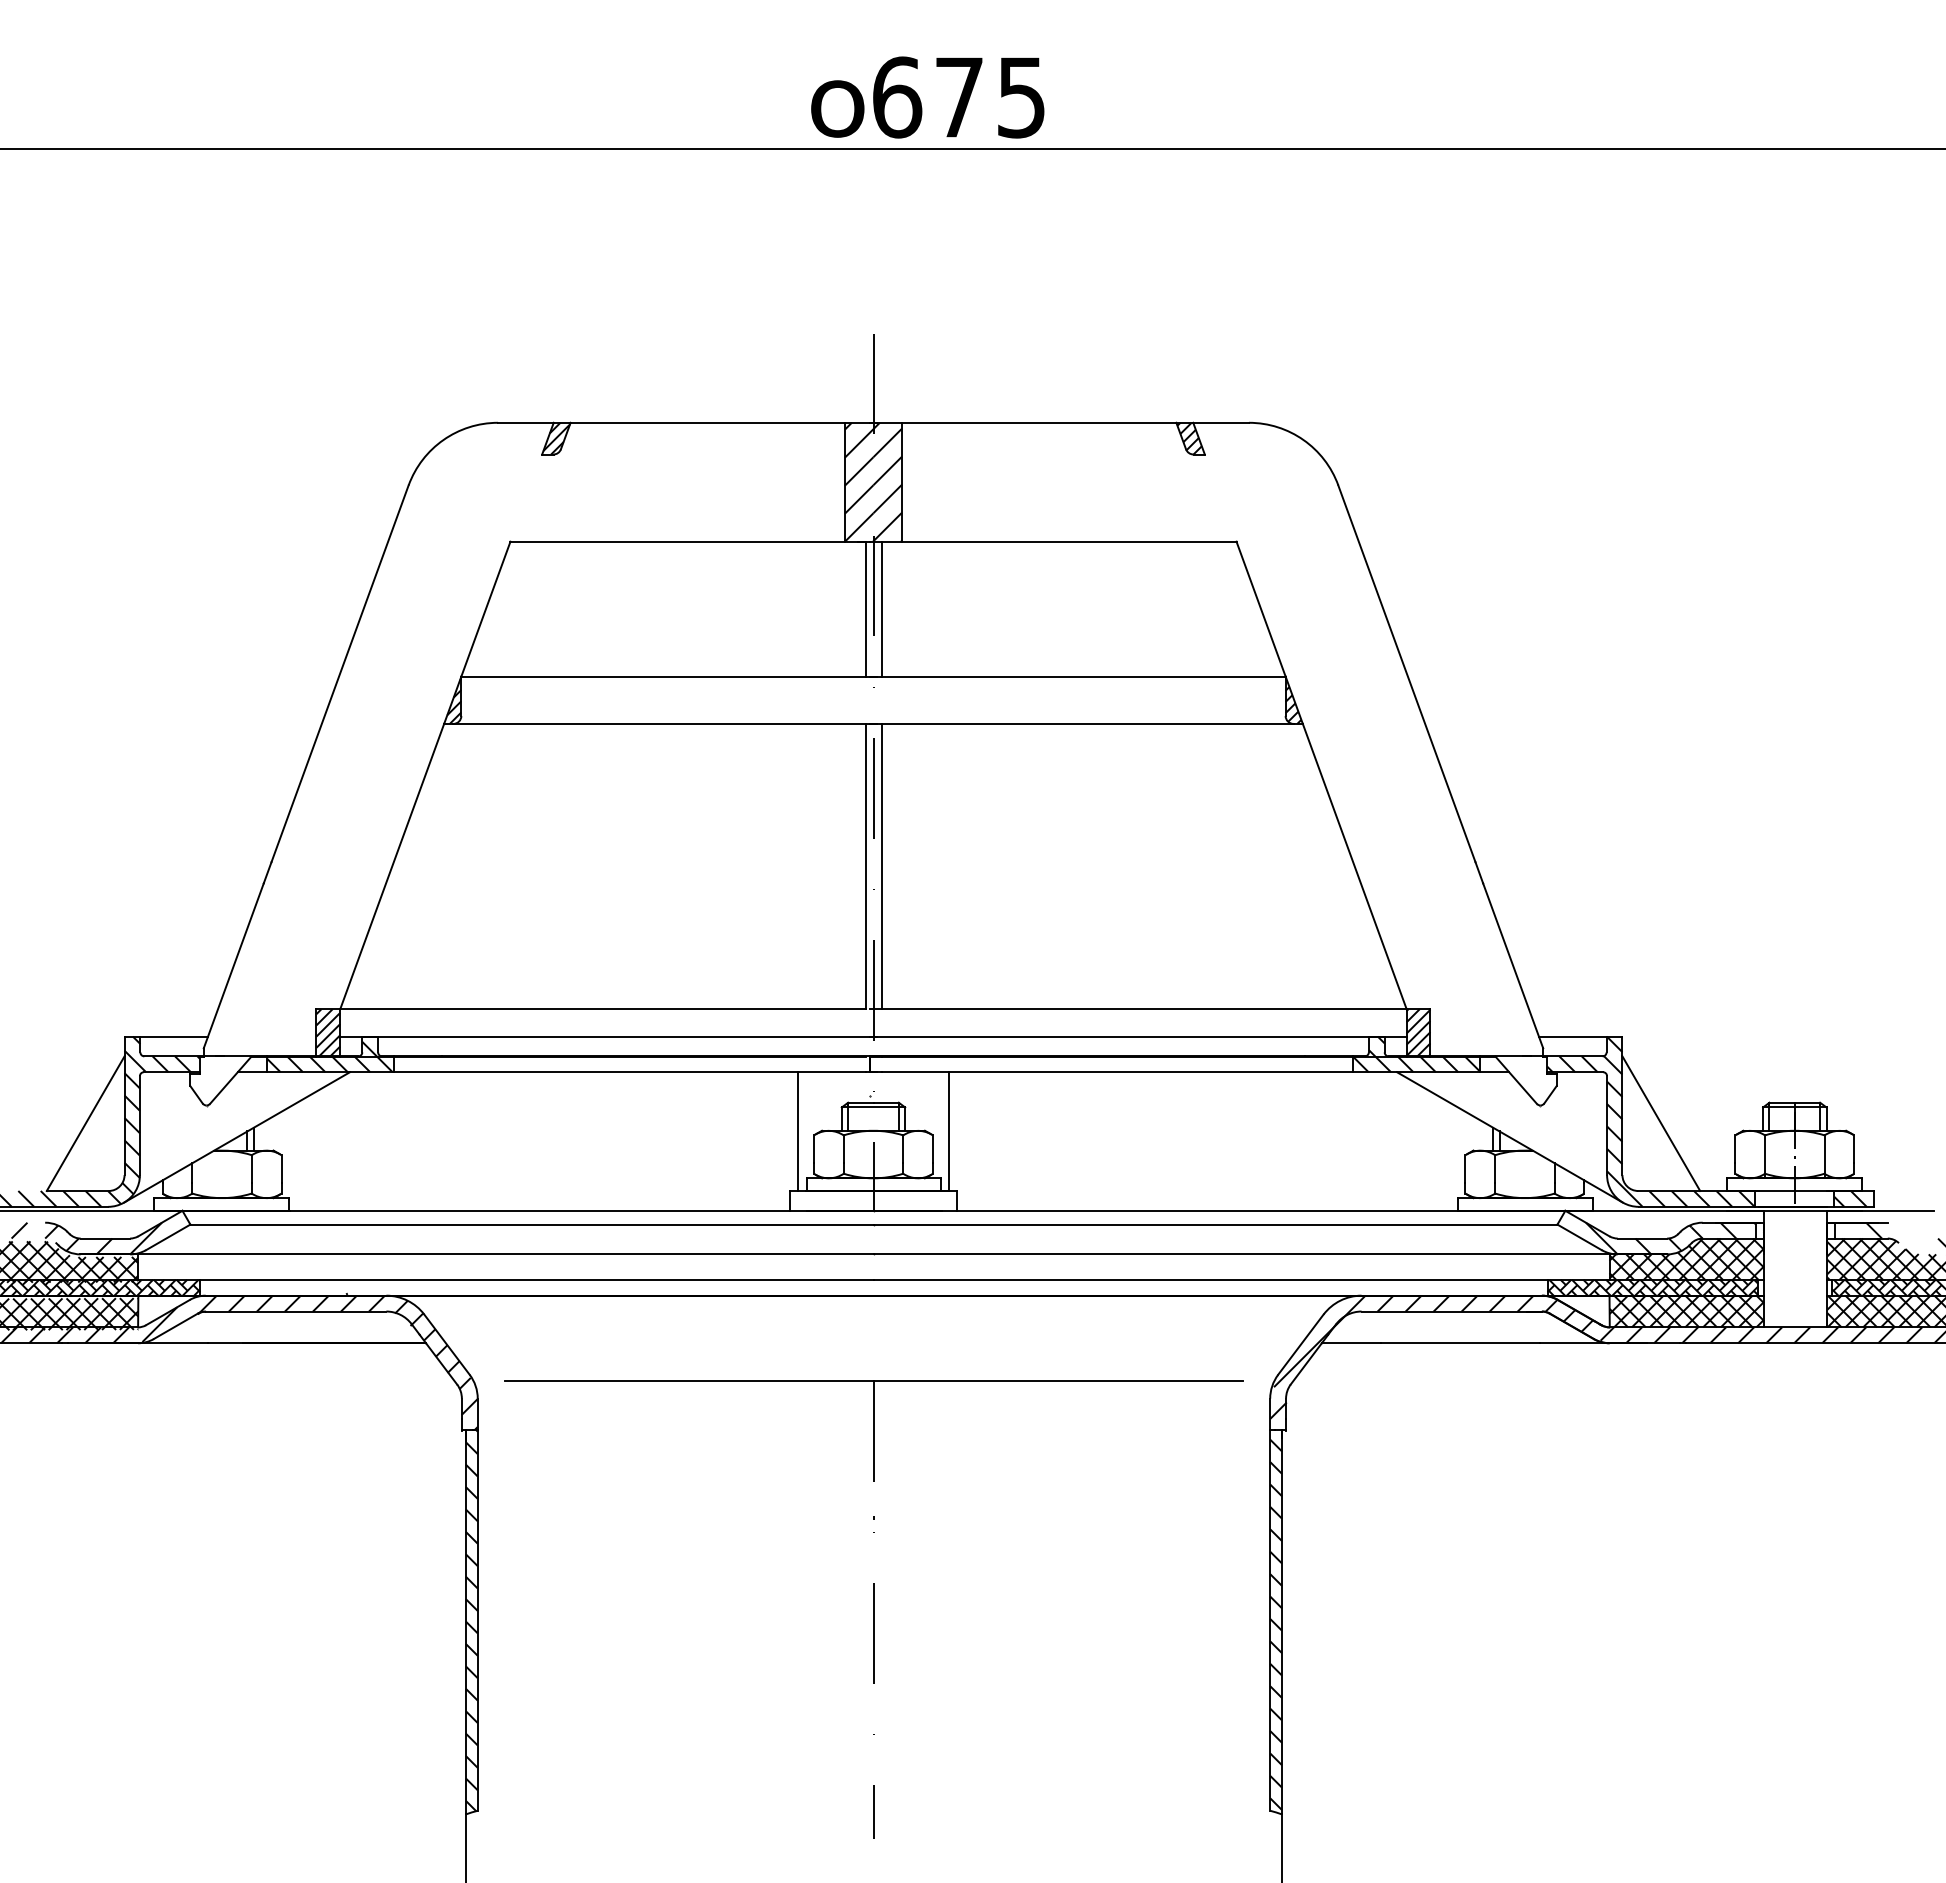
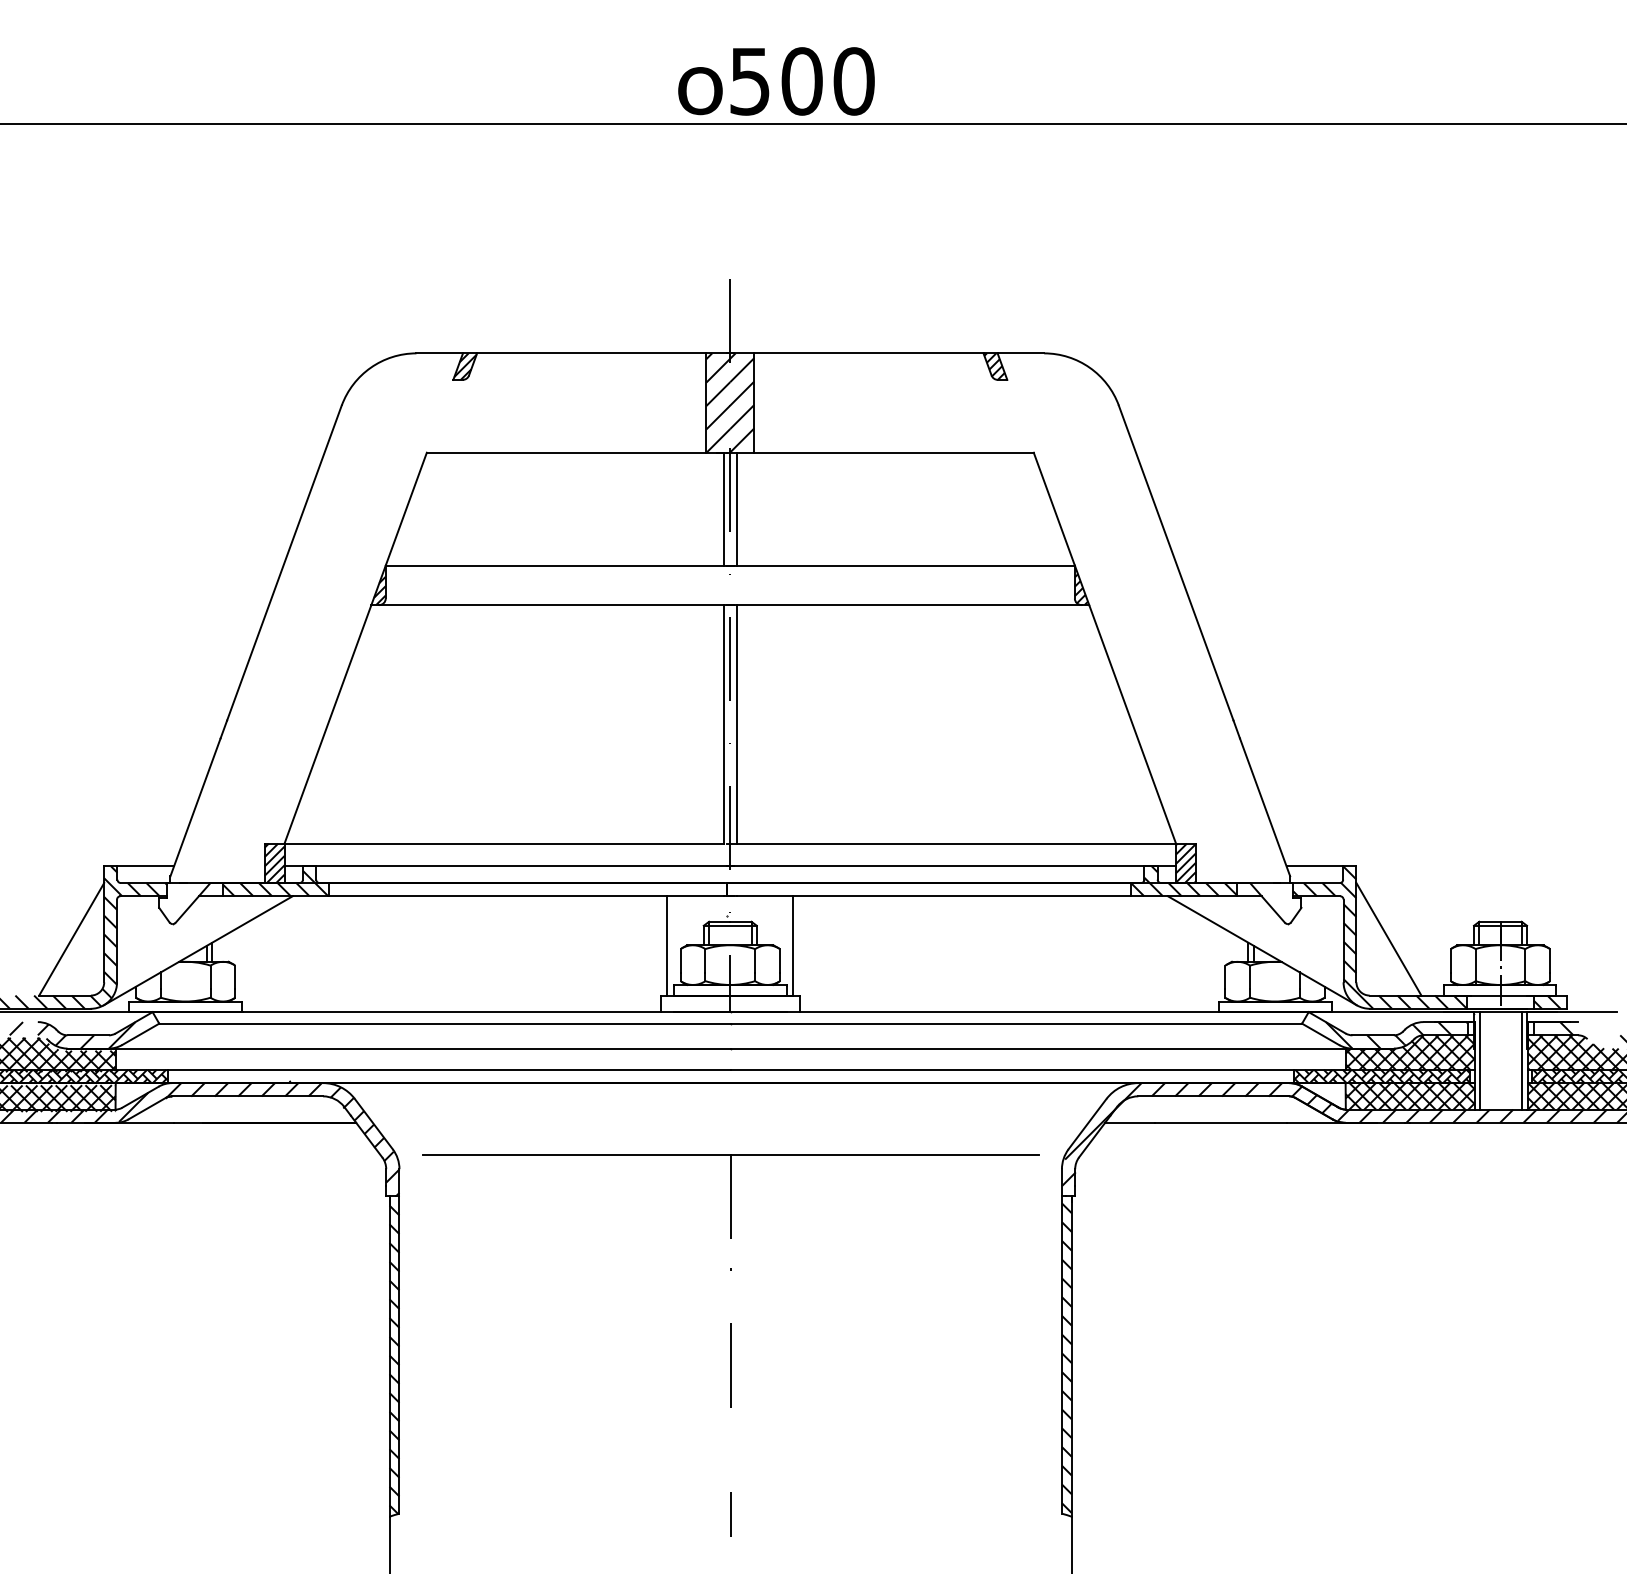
text: (959, 97) -> (802, 81), 675 -> 500
line: (1770, 1268) -> (1480, 1060), added
line: (1821, 1268) -> (1522, 1060), added

